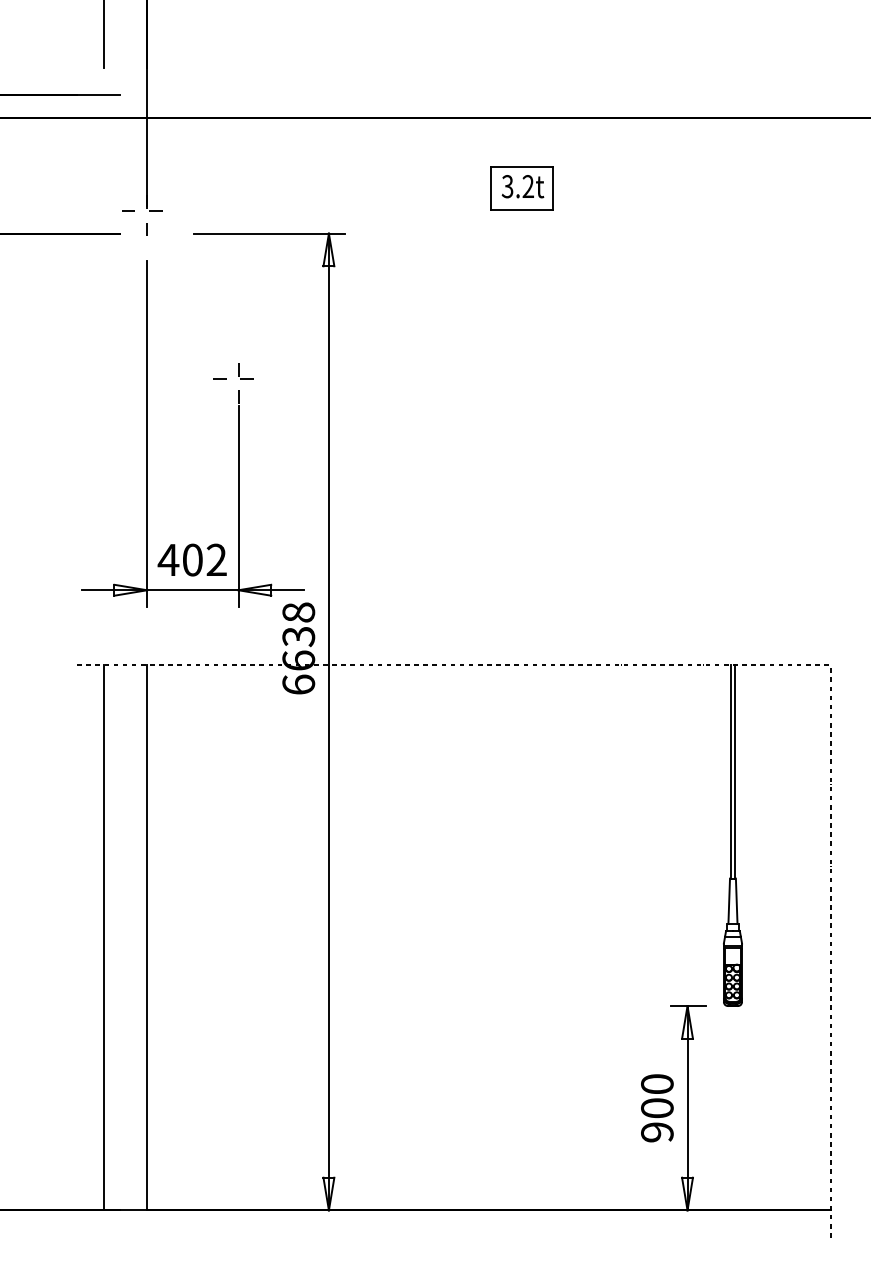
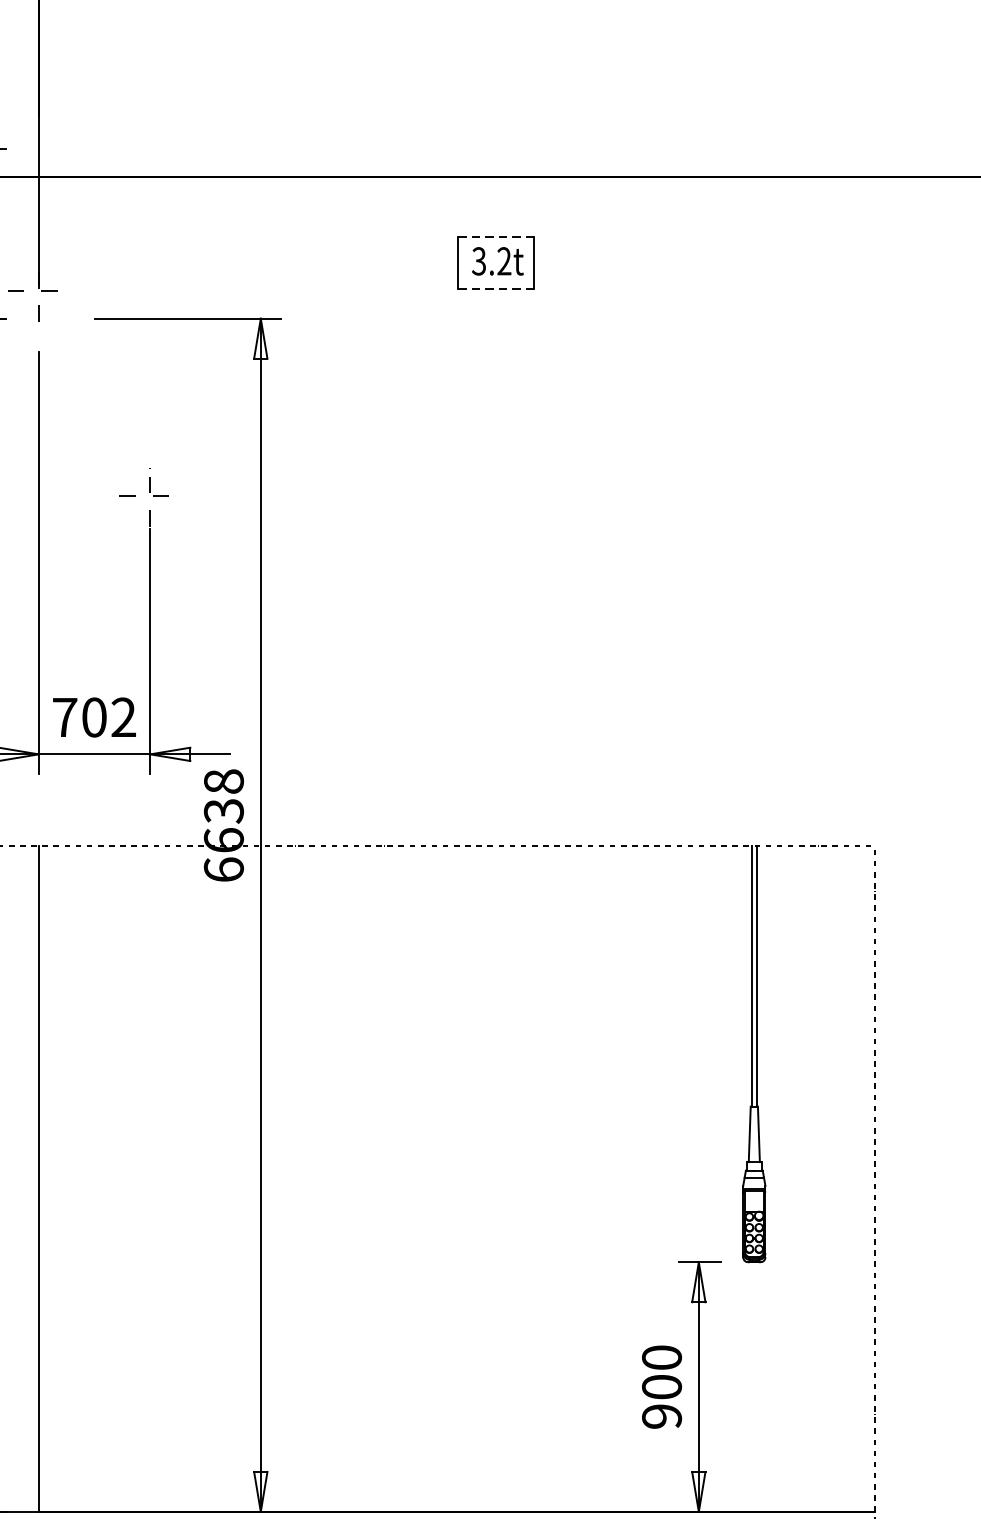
line: (521, 167) -> (496, 237), solid -> dashed
line: (521, 209) -> (496, 289), solid -> dashed
text: (168, 559) -> (64, 716), 402 -> 702

